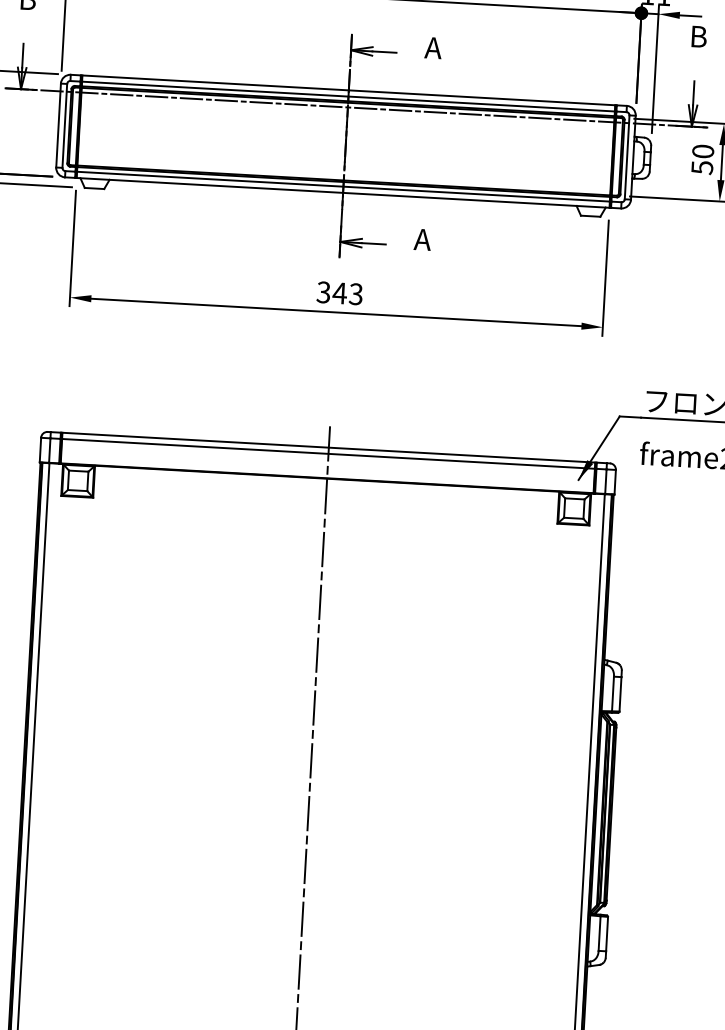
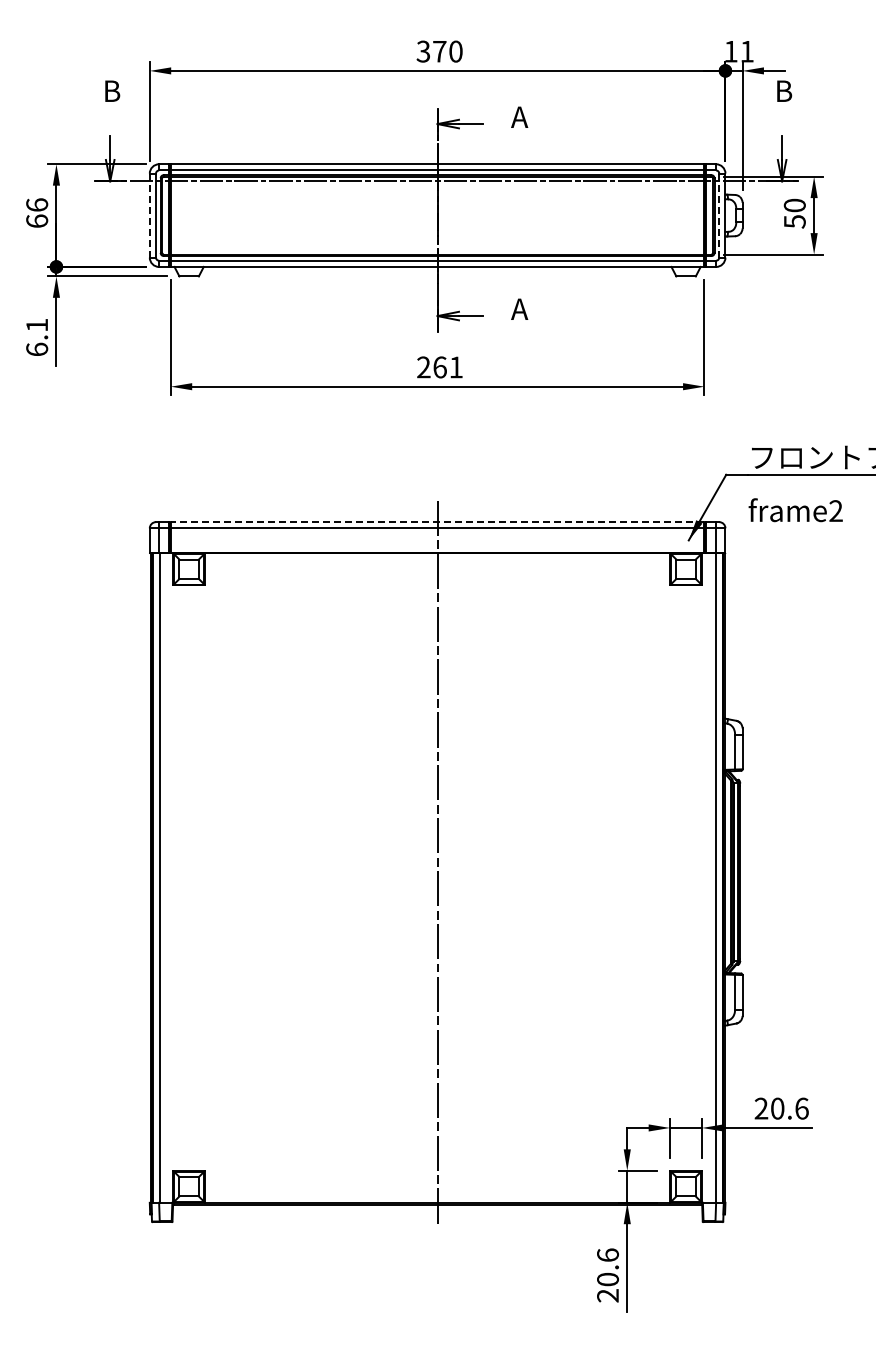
line: (58, 126) -> (149, 216), solid -> dashed
line: (627, 158) -> (719, 216), solid -> dashed
text: (339, 293) -> (439, 367), 343 -> 261
line: (328, 448) -> (437, 522), solid -> dashed

